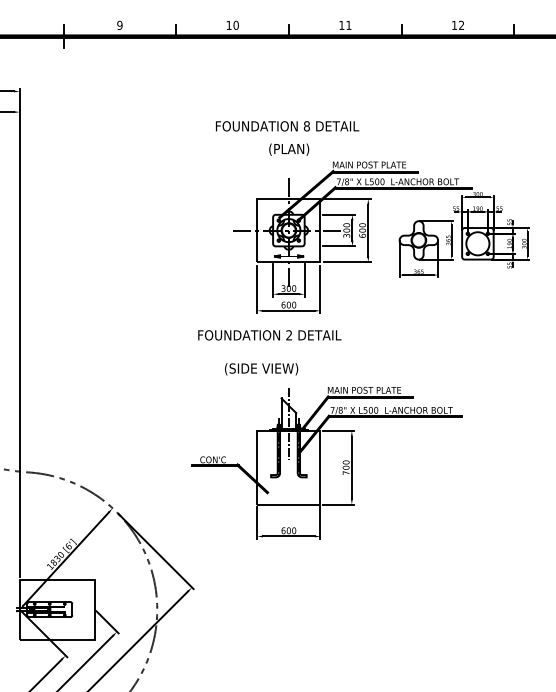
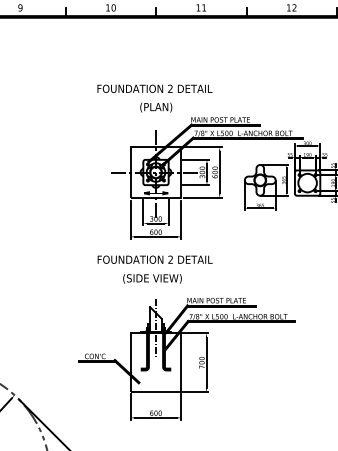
text: (306, 126) -> (170, 88), 8 -> 2
text: (269, 335) -> (154, 259), moved
text: (261, 369) -> (152, 279), moved

